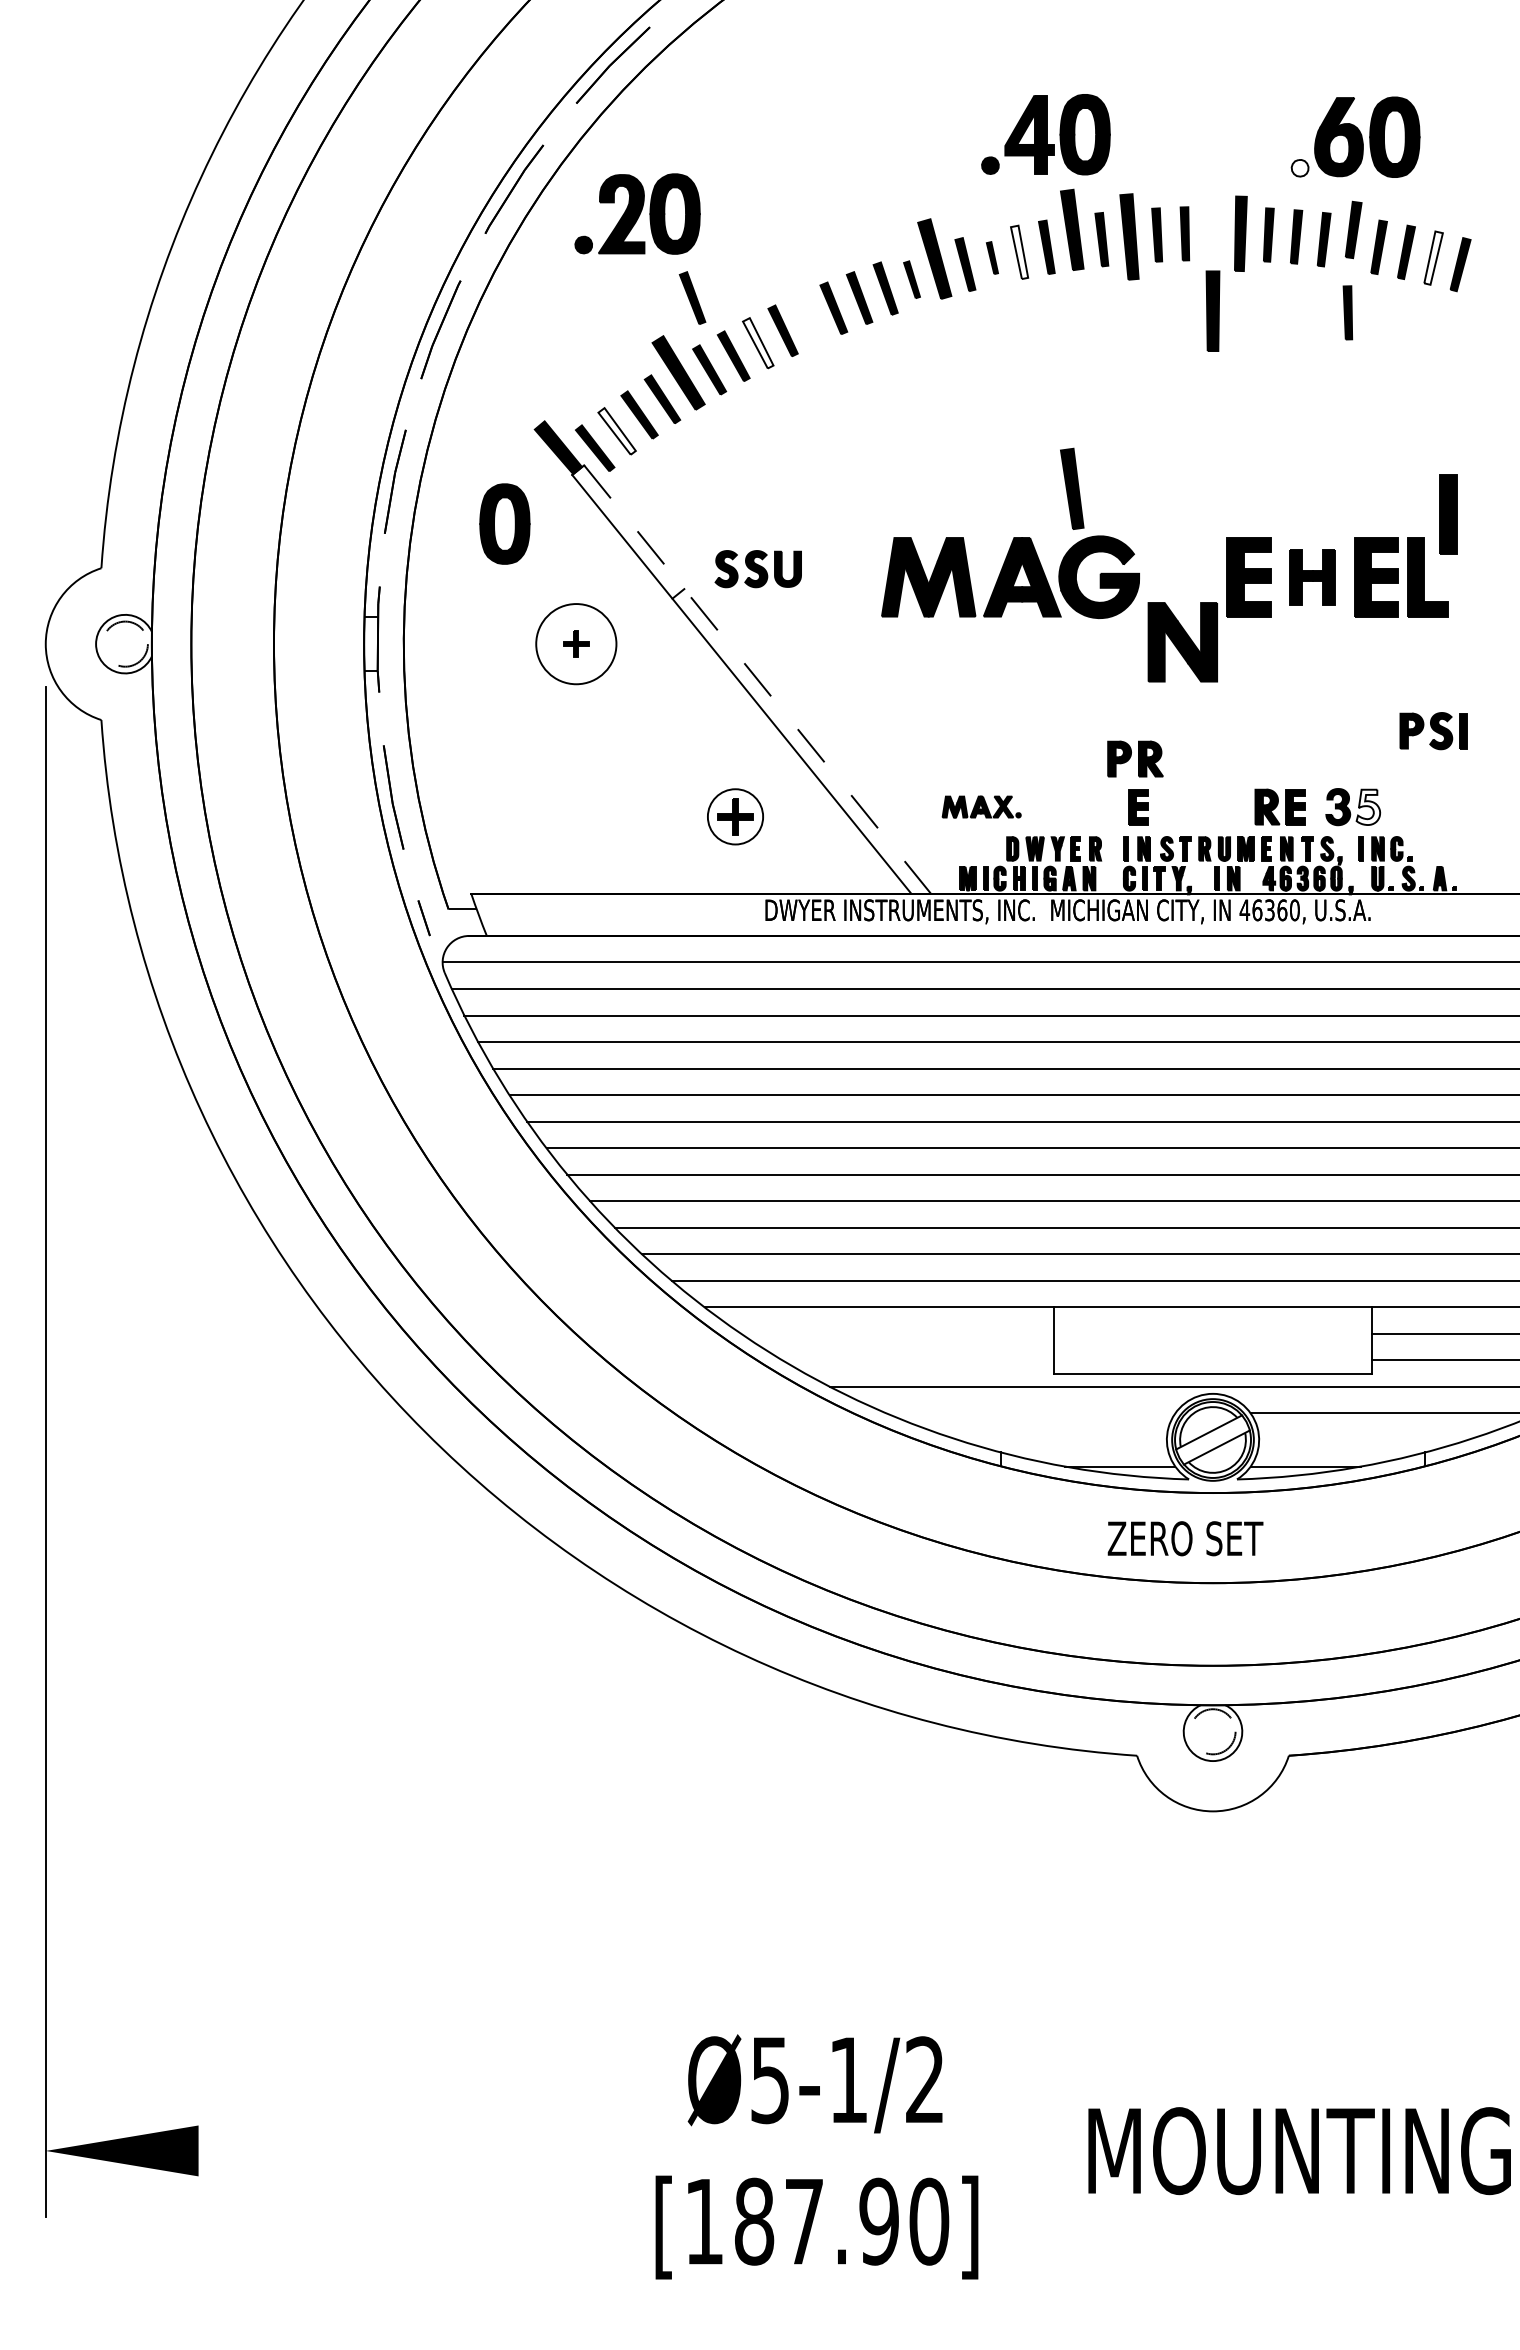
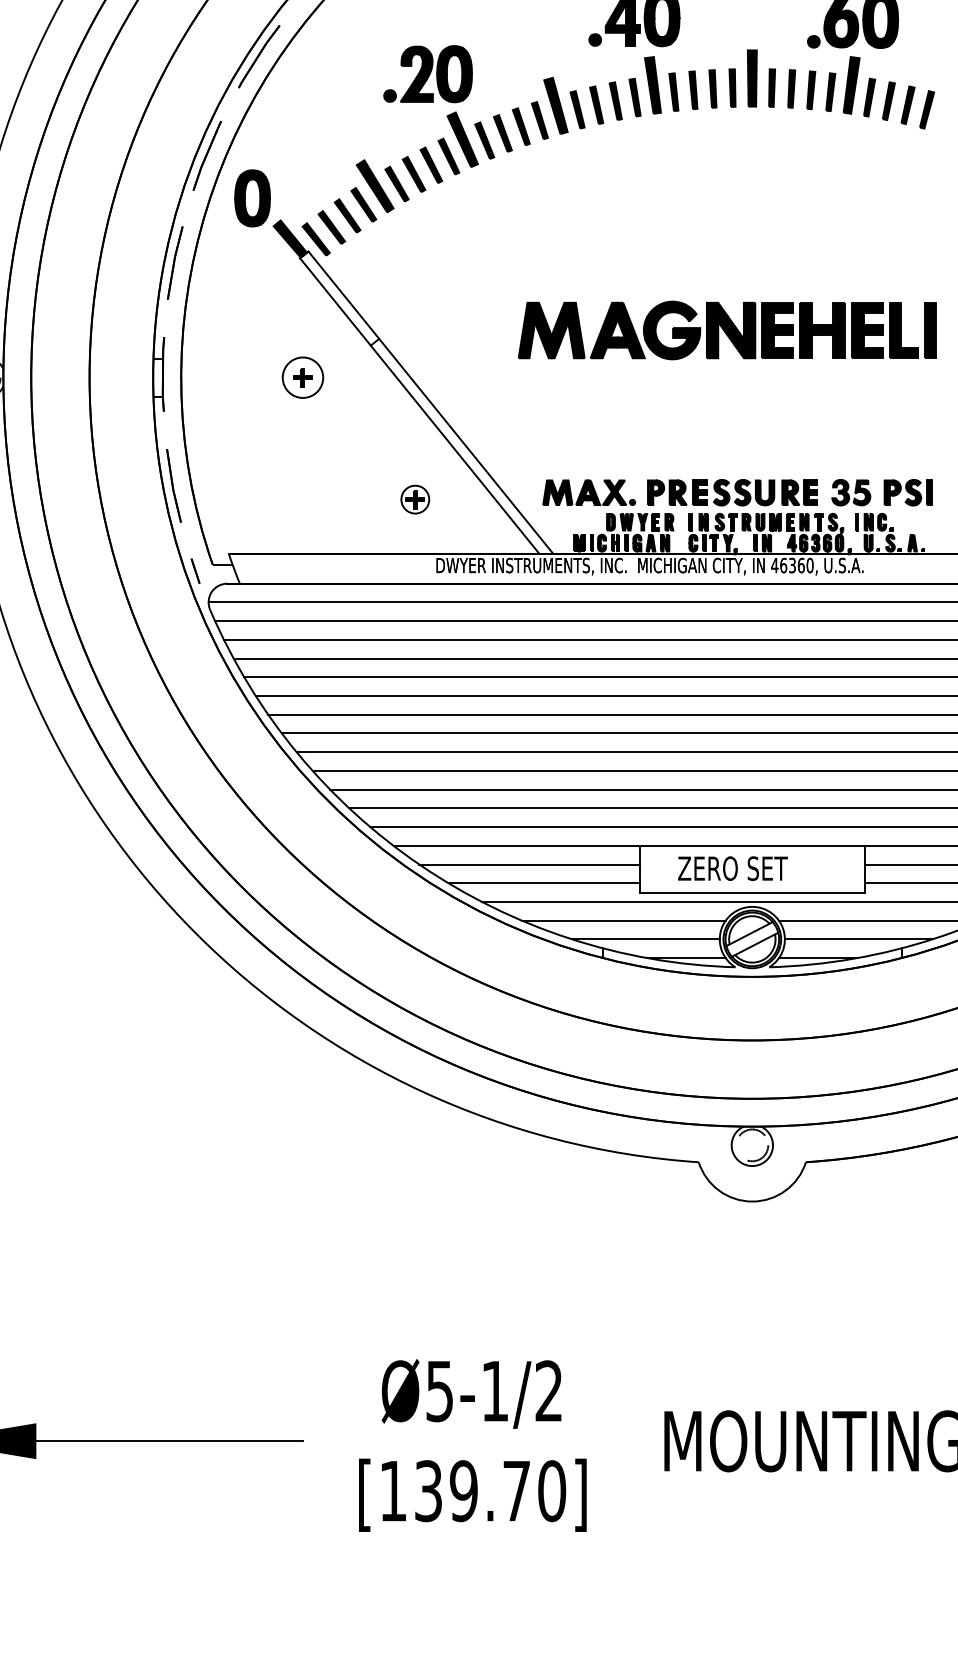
fill: (1299, 167) -> (813, 41), added
part: (637, 213) -> (428, 73), moved
part: (1353, 229) -> (851, 85), size x1.43
part: (1241, 233) -> (772, 87), size x0.71
part: (1129, 236) -> (693, 89), size x0.62
fill: (1019, 252) -> (615, 101), added
part: (992, 257) -> (596, 104), size x1.67
fill: (1433, 257) -> (907, 104), added
part: (911, 279) -> (539, 120), size x1.43
part: (692, 297) -> (384, 133), removed
part: (802, 306) -> (462, 139), added
part: (1212, 310) -> (751, 78), moved
part: (1347, 312) -> (847, 143), removed
fill: (758, 343) -> (431, 165), added
fill: (616, 431) -> (331, 227), added
part: (1072, 488) -> (653, 267), removed
part: (1448, 514) -> (930, 330), moved
part: (504, 523) -> (252, 197), moved
part: (757, 569) -> (743, 493), moved
part: (1312, 577) -> (822, 330), size x1.43
part: (1182, 642) -> (730, 330), moved
circle: (575, 643) -> (302, 377), size x0.71
line: (757, 679) -> (430, 402), dashed -> solid
part: (1433, 731) -> (907, 493), moved
part: (1135, 758) -> (667, 492), moved
part: (981, 806) -> (588, 492), size x1.67
fill: (1368, 807) -> (862, 493), added
part: (735, 816) -> (415, 499), size x0.71
line: (897, 1333) -> (529, 864), added
line: (917, 1360) -> (543, 883), added
line: (1030, 1413) -> (623, 920), added
line: (1062, 1439) -> (646, 939), added
line: (1363, 1439) -> (858, 939), added
text: (1185, 1538) -> (732, 868), moved
line: (387, 2150) -> (169, 1440), added
text: (816, 2221) -> (472, 1491), [187.90] -> [139.70]

